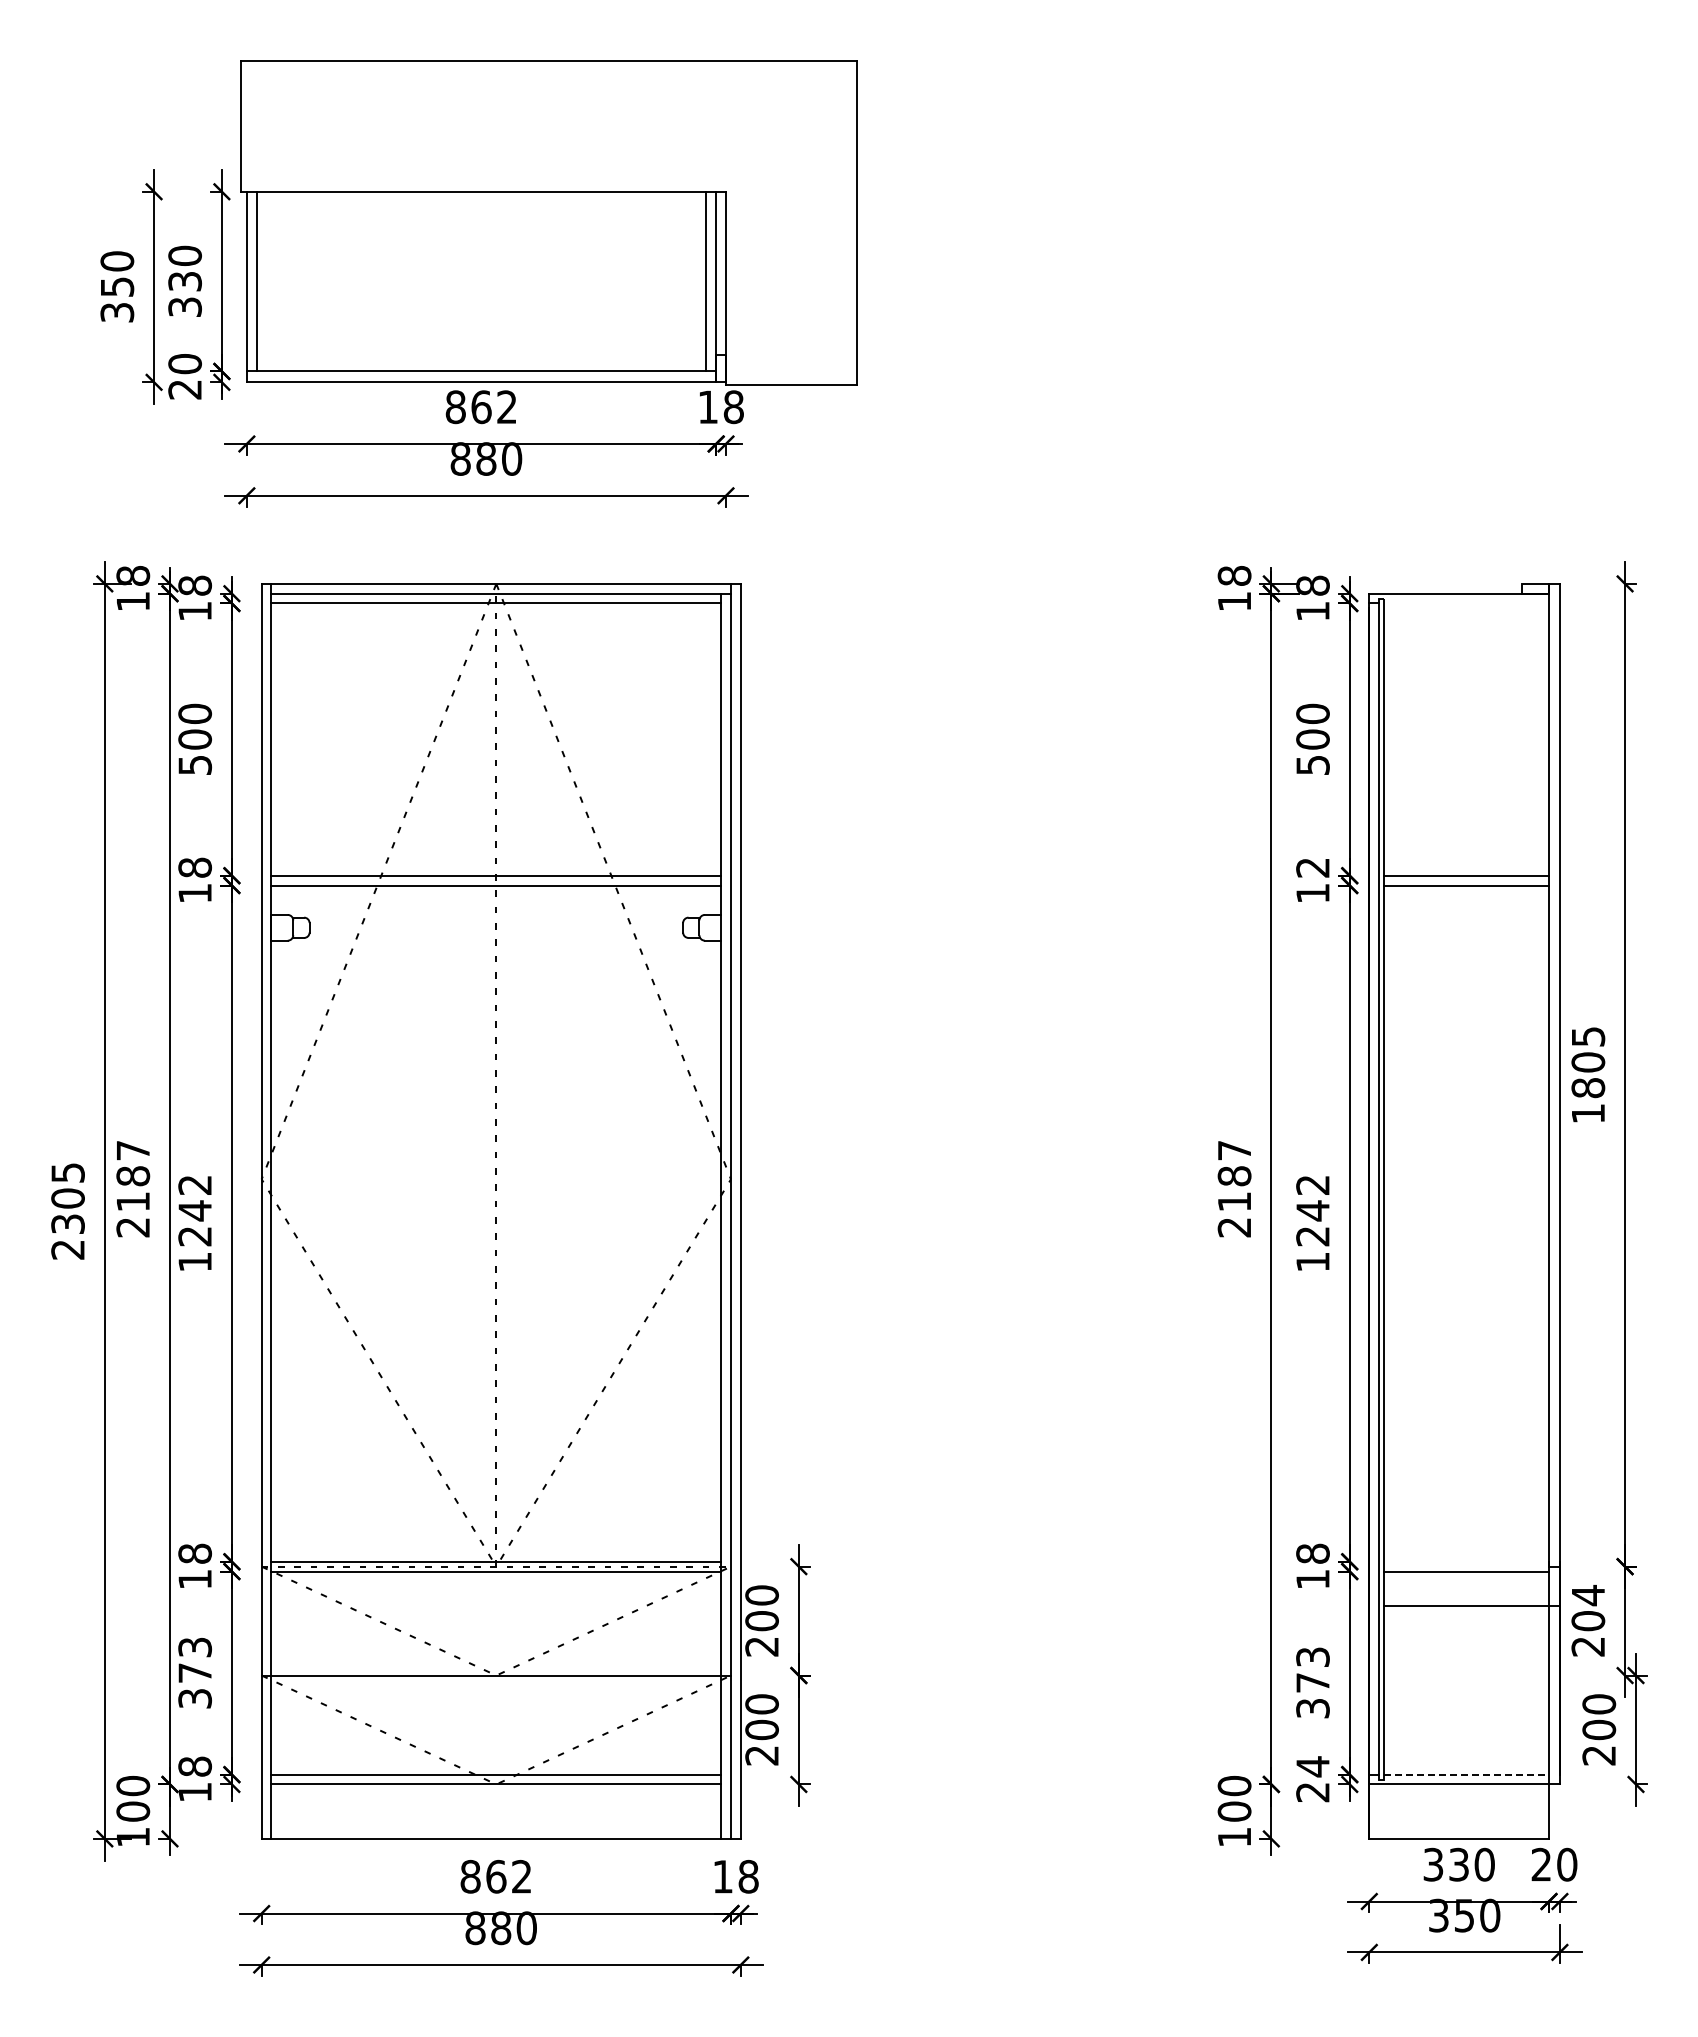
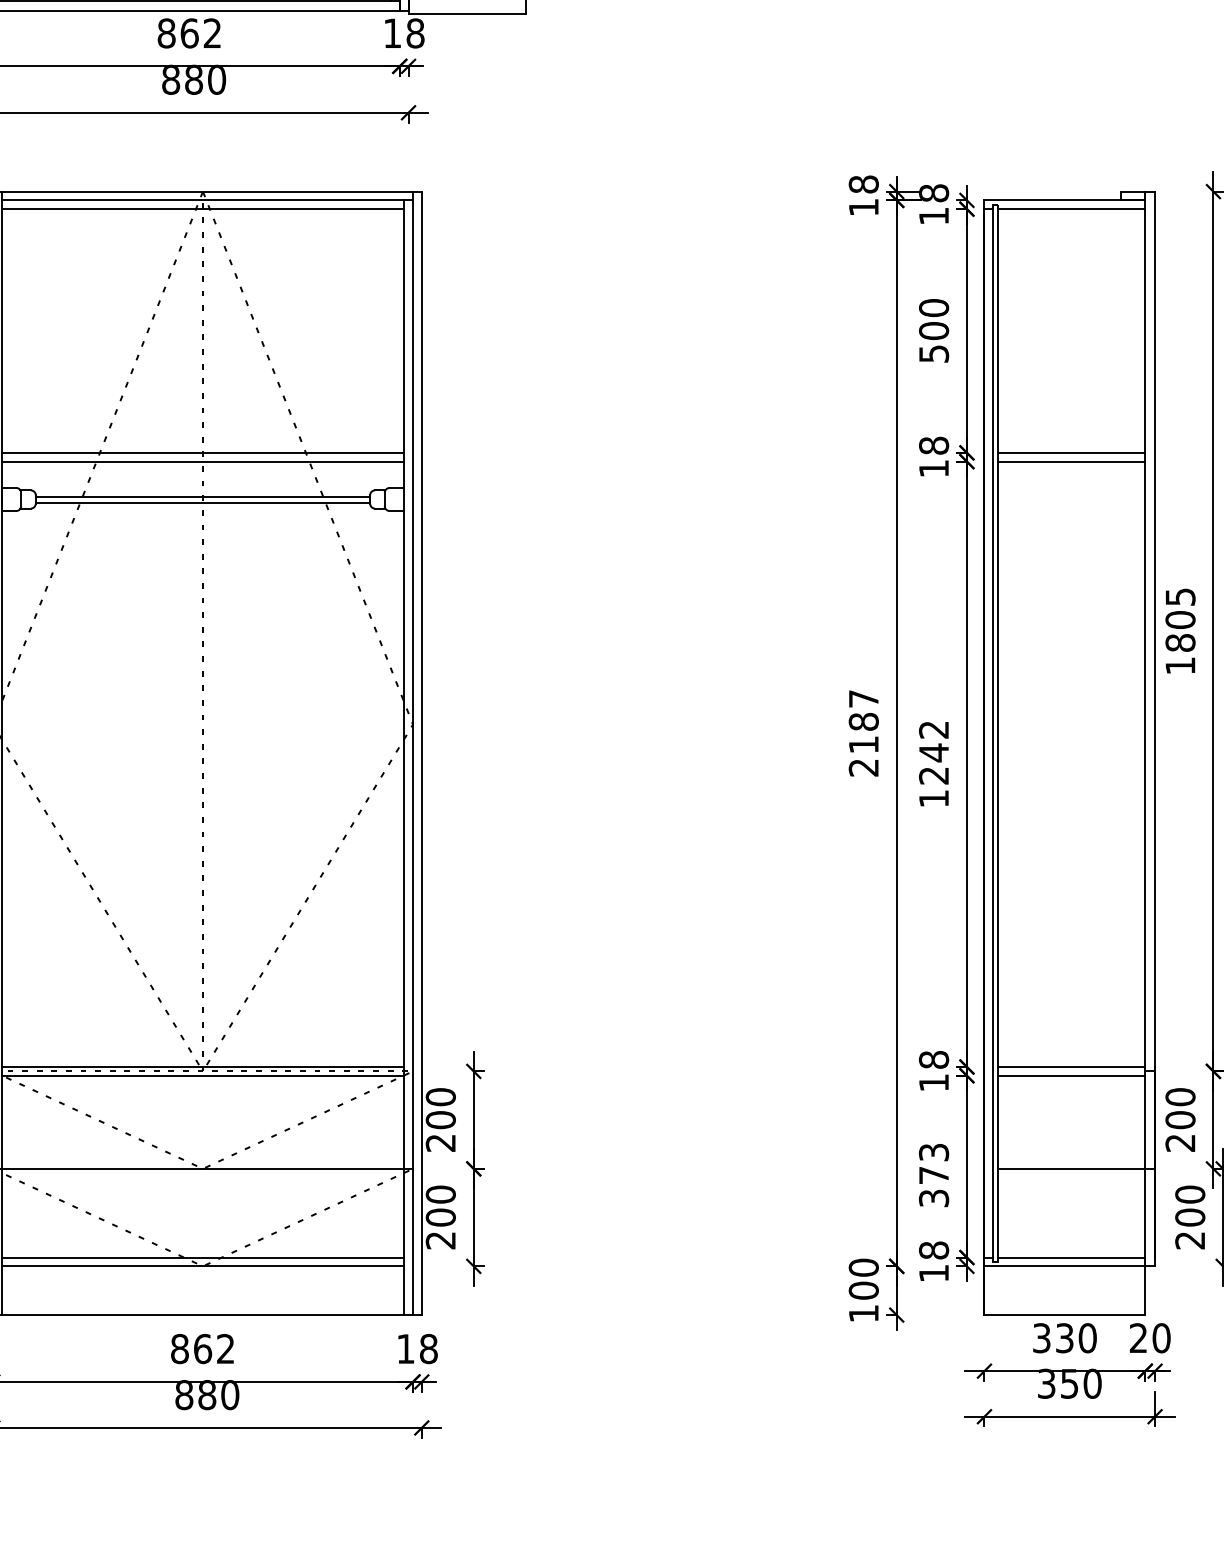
line: (1466, 603) -> (1071, 209), added
text: (1312, 867) -> (933, 445), 12 -> 18
line: (496, 924) -> (203, 496), added
line: (496, 932) -> (203, 503), added
line: (1466, 1561) -> (1071, 1066), added
text: (1588, 1595) -> (1180, 1097), 204 -> 200
line: (1471, 1605) -> (1075, 1168), moved
line: (1467, 1774) -> (1072, 1257), dashed -> solid
text: (1312, 1779) -> (933, 1261), 24 -> 18

